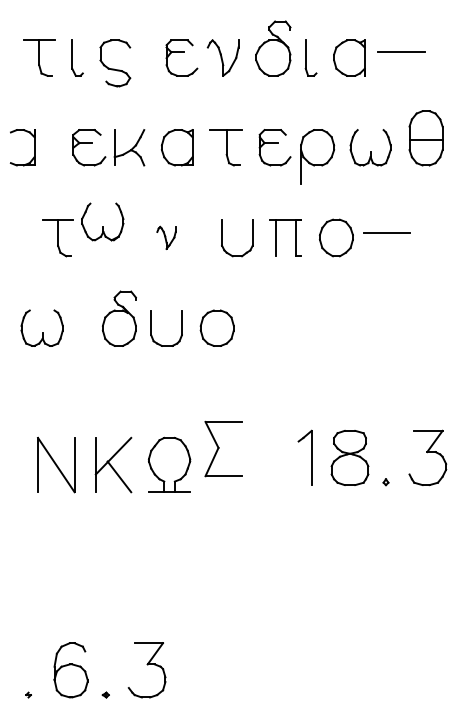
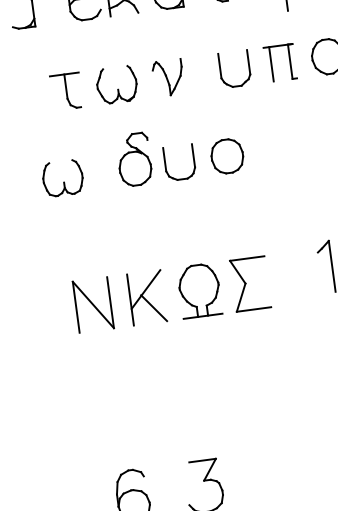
part: (102, 221) -> (116, 84), moved
part: (166, 237) -> (168, 77), size x1.67
part: (223, 448) -> (250, 283), moved

